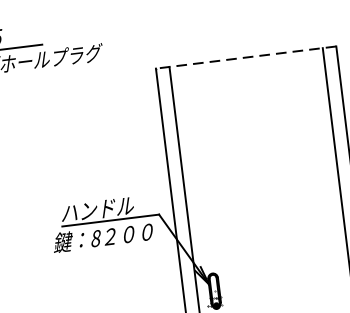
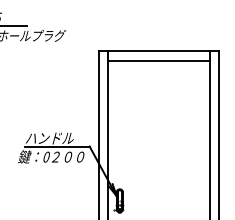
line: (246, 56) -> (159, 50), dashed -> solid
line: (247, 72) -> (158, 60), added
text: (96, 239) -> (46, 157), 8 -> 0

